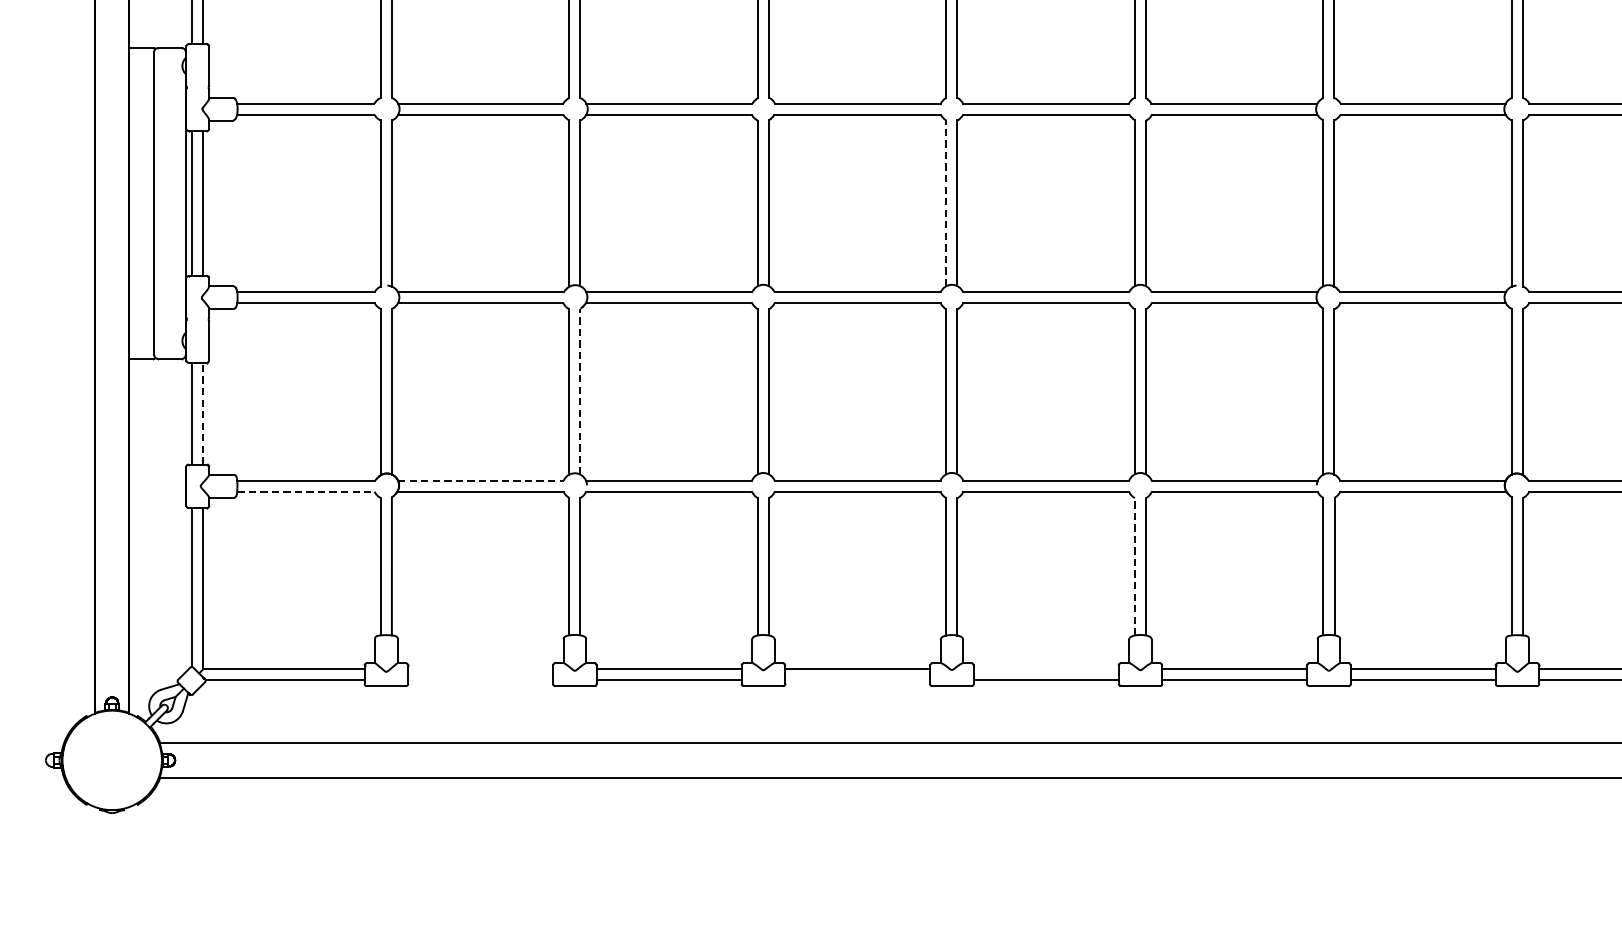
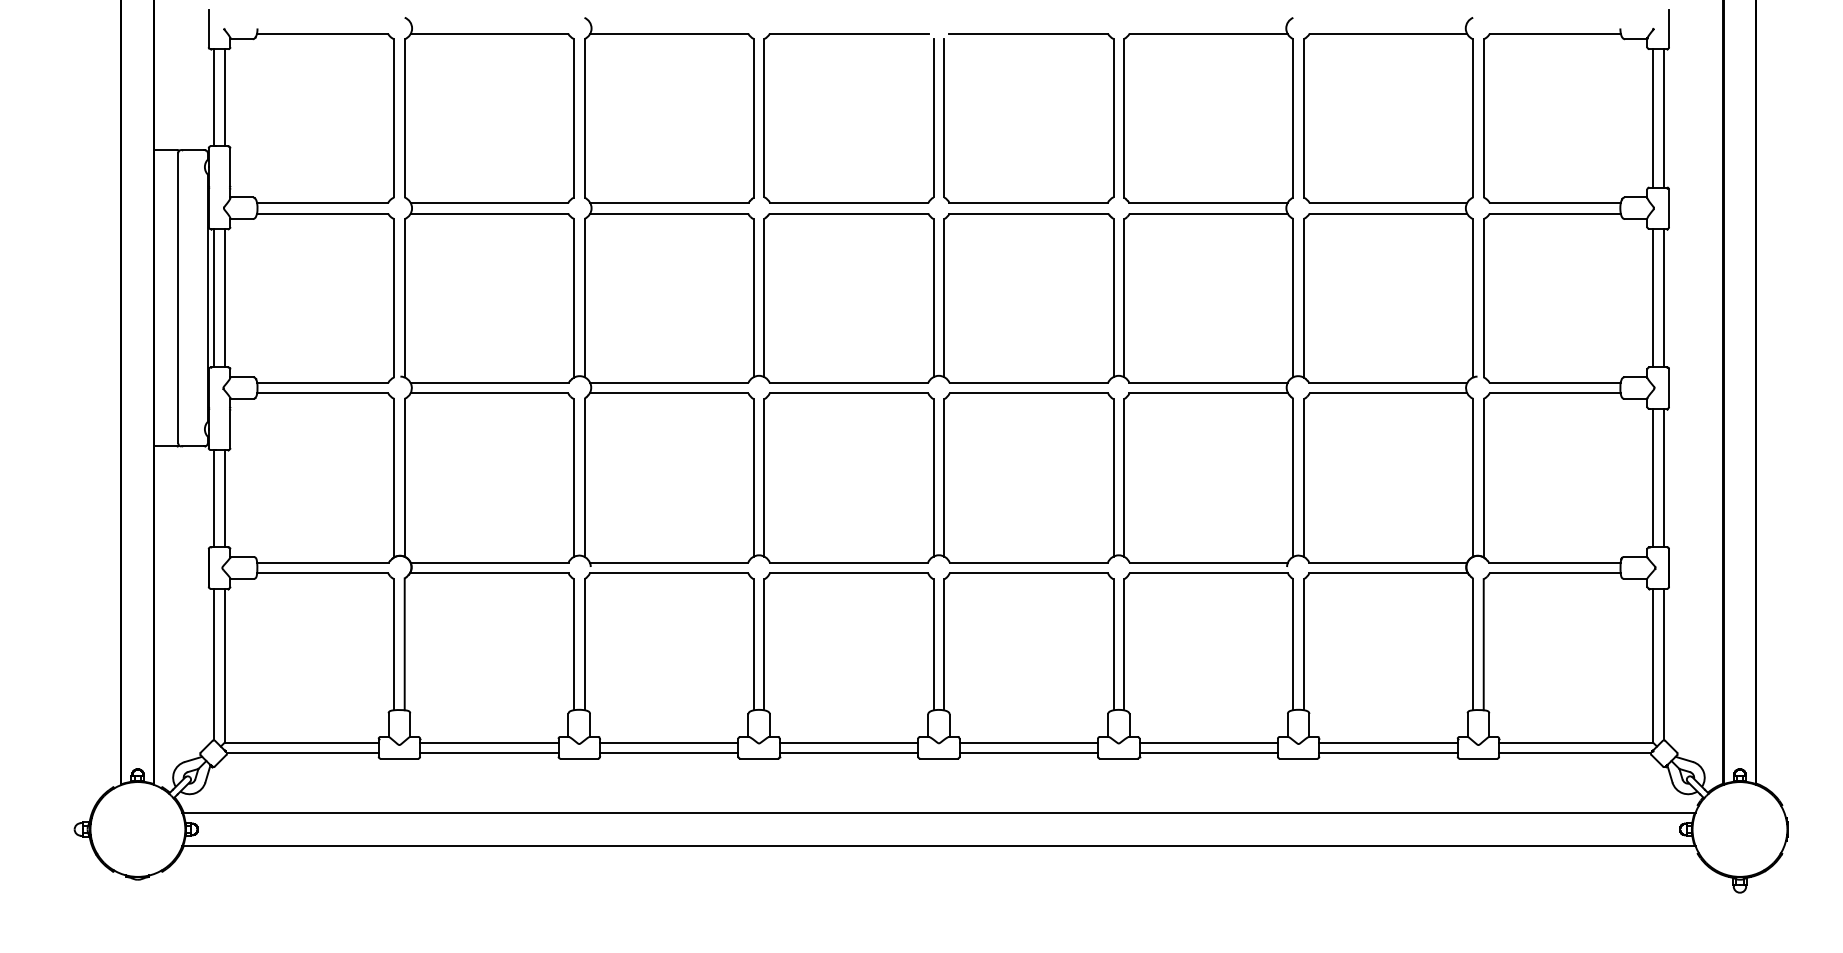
line: (946, 202) -> (933, 297), dashed -> solid
line: (580, 391) -> (584, 477), dashed -> solid
line: (202, 413) -> (224, 498), dashed -> solid
line: (480, 480) -> (489, 562), dashed -> solid
line: (305, 492) -> (322, 573), dashed -> solid
line: (1134, 566) -> (1113, 644), dashed -> solid
line: (480, 669) -> (489, 742), added
line: (1045, 669) -> (1028, 742), added
line: (480, 680) -> (489, 753), added
line: (857, 680) -> (848, 753), added

